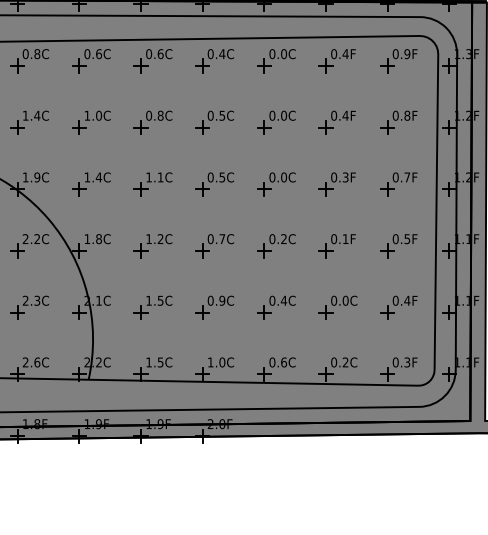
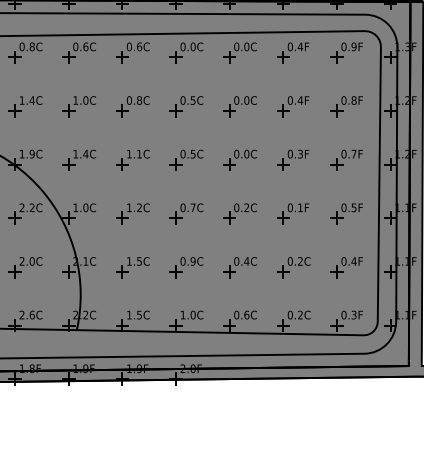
text: (222, 54) -> (193, 47), 0.4C -> 0.0C
text: (98, 238) -> (85, 207), 1.8C -> 1.0C
text: (37, 300) -> (32, 261), 2.3C -> 2.0C
text: (345, 300) -> (300, 261), 0.0C -> 0.2C

